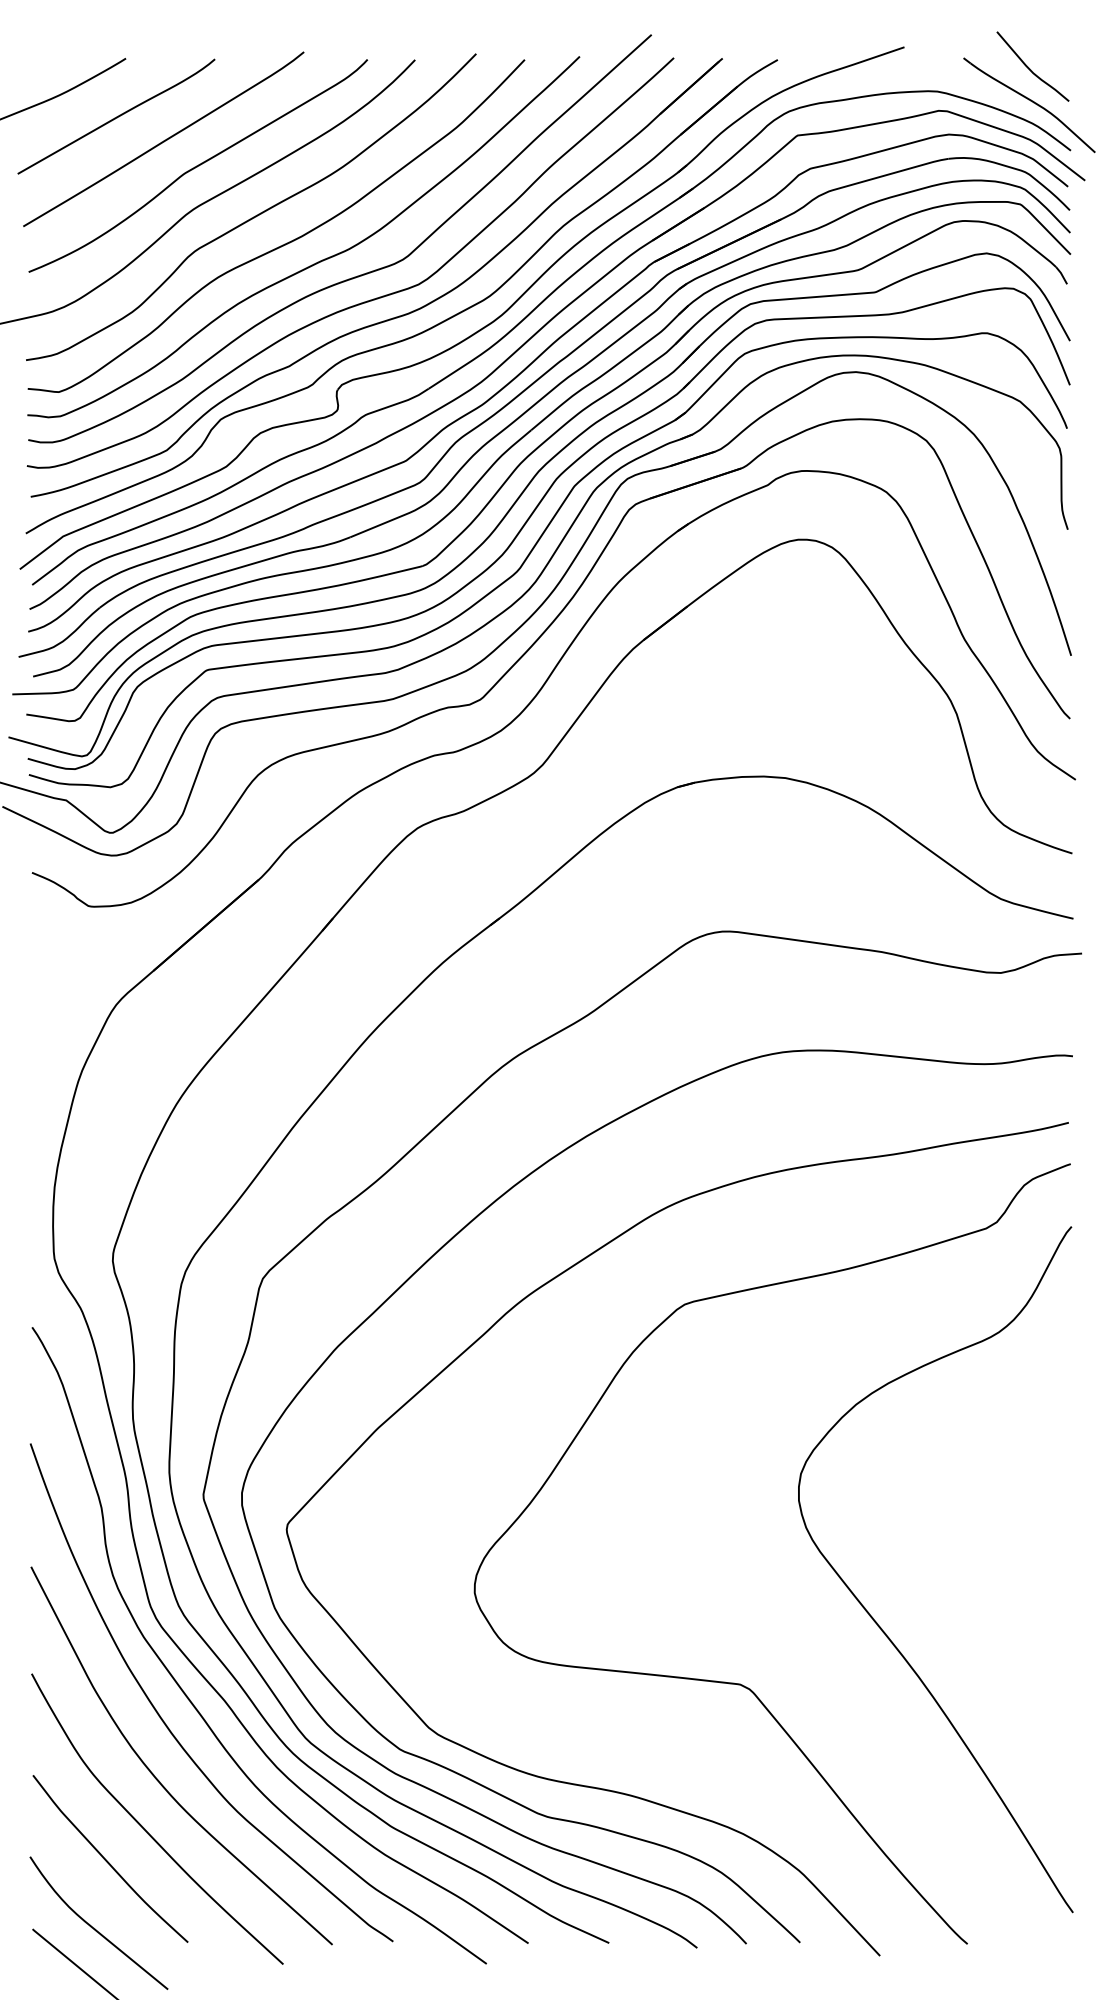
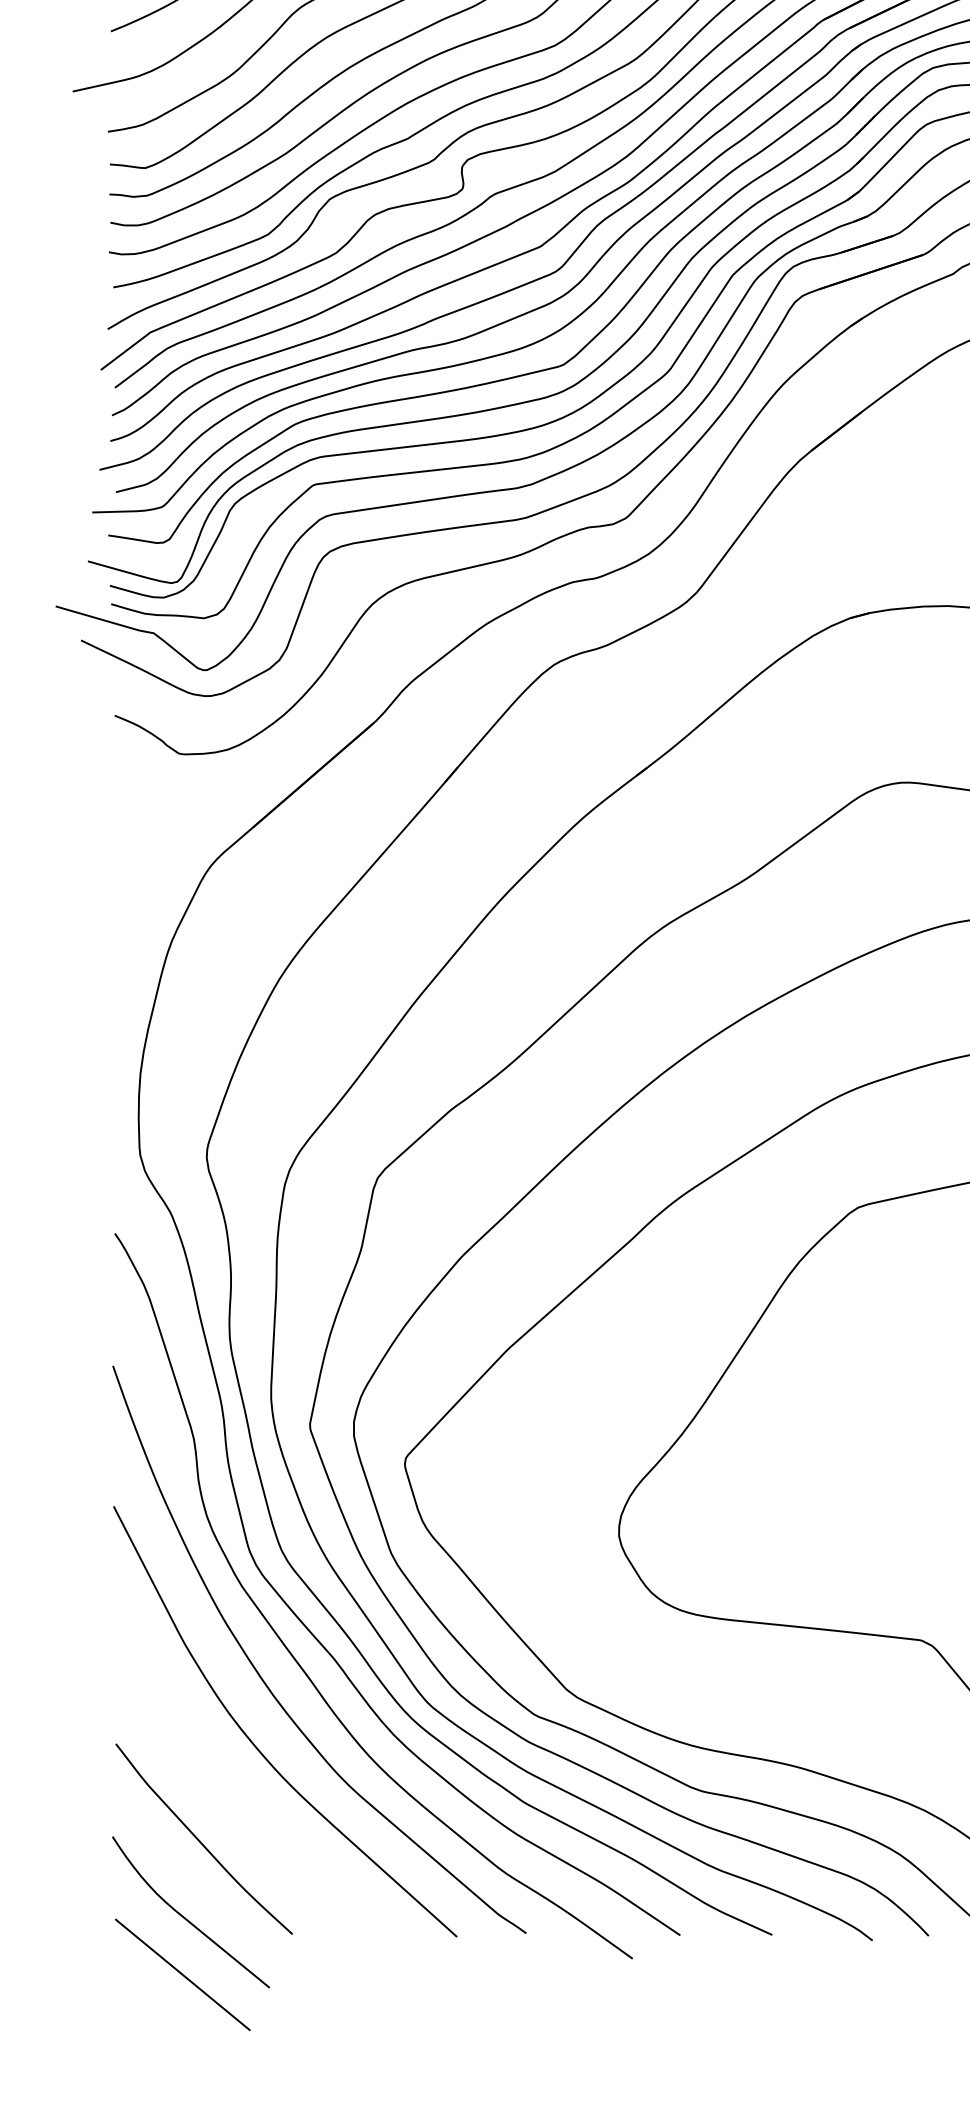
curve: (143, 1826) -> (241, 1802), removed

